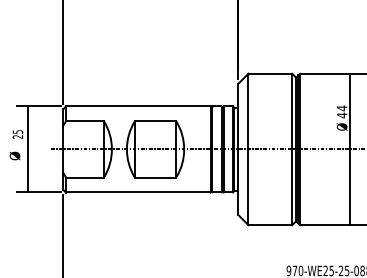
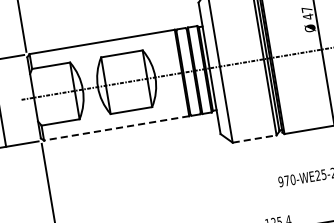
text: (342, 108) -> (307, 9), 44 -> 47
line: (137, 192) -> (115, 128), solid -> dashed
line: (270, 225) -> (254, 139), solid -> dashed

